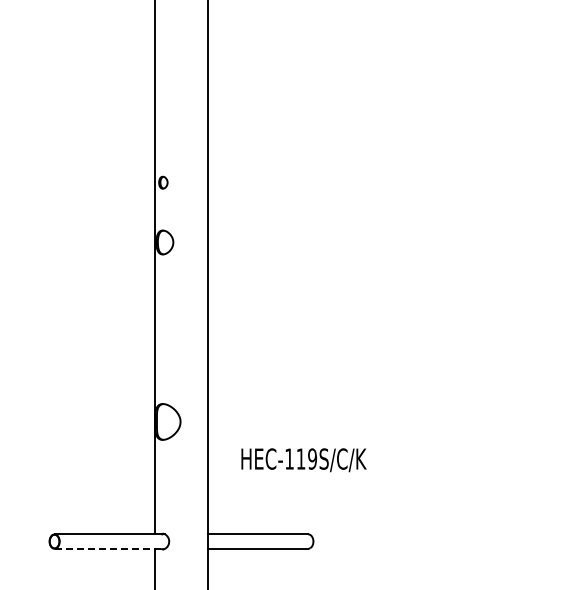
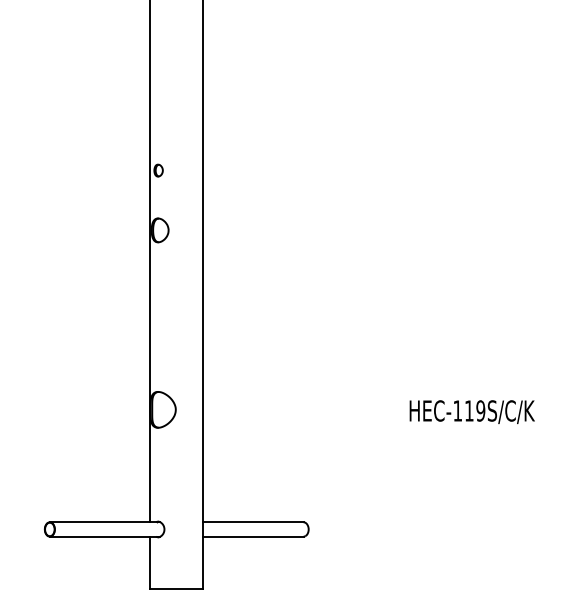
text: (303, 460) -> (471, 412), moved
line: (110, 548) -> (105, 536), dashed -> solid

